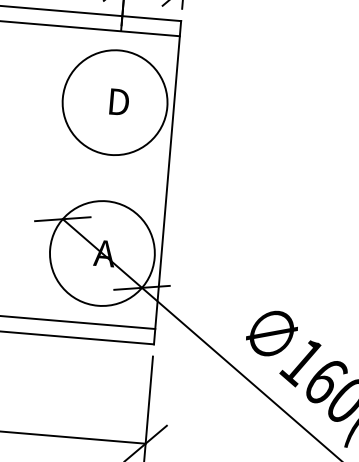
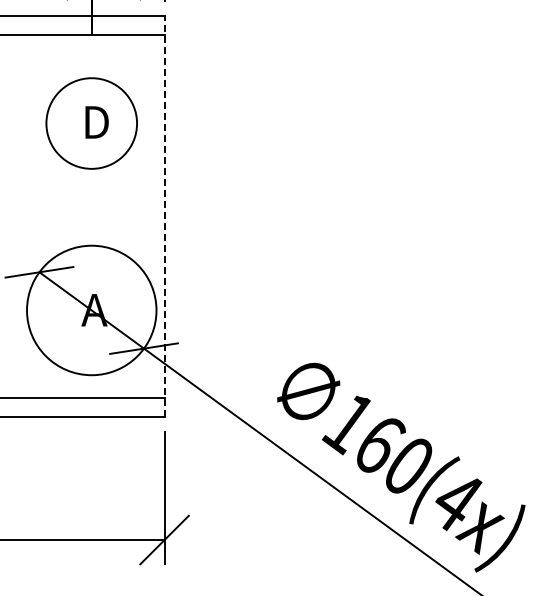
circle: (114, 102) -> (91, 123), size x0.7
line: (167, 182) -> (164, 216), solid -> dashed

